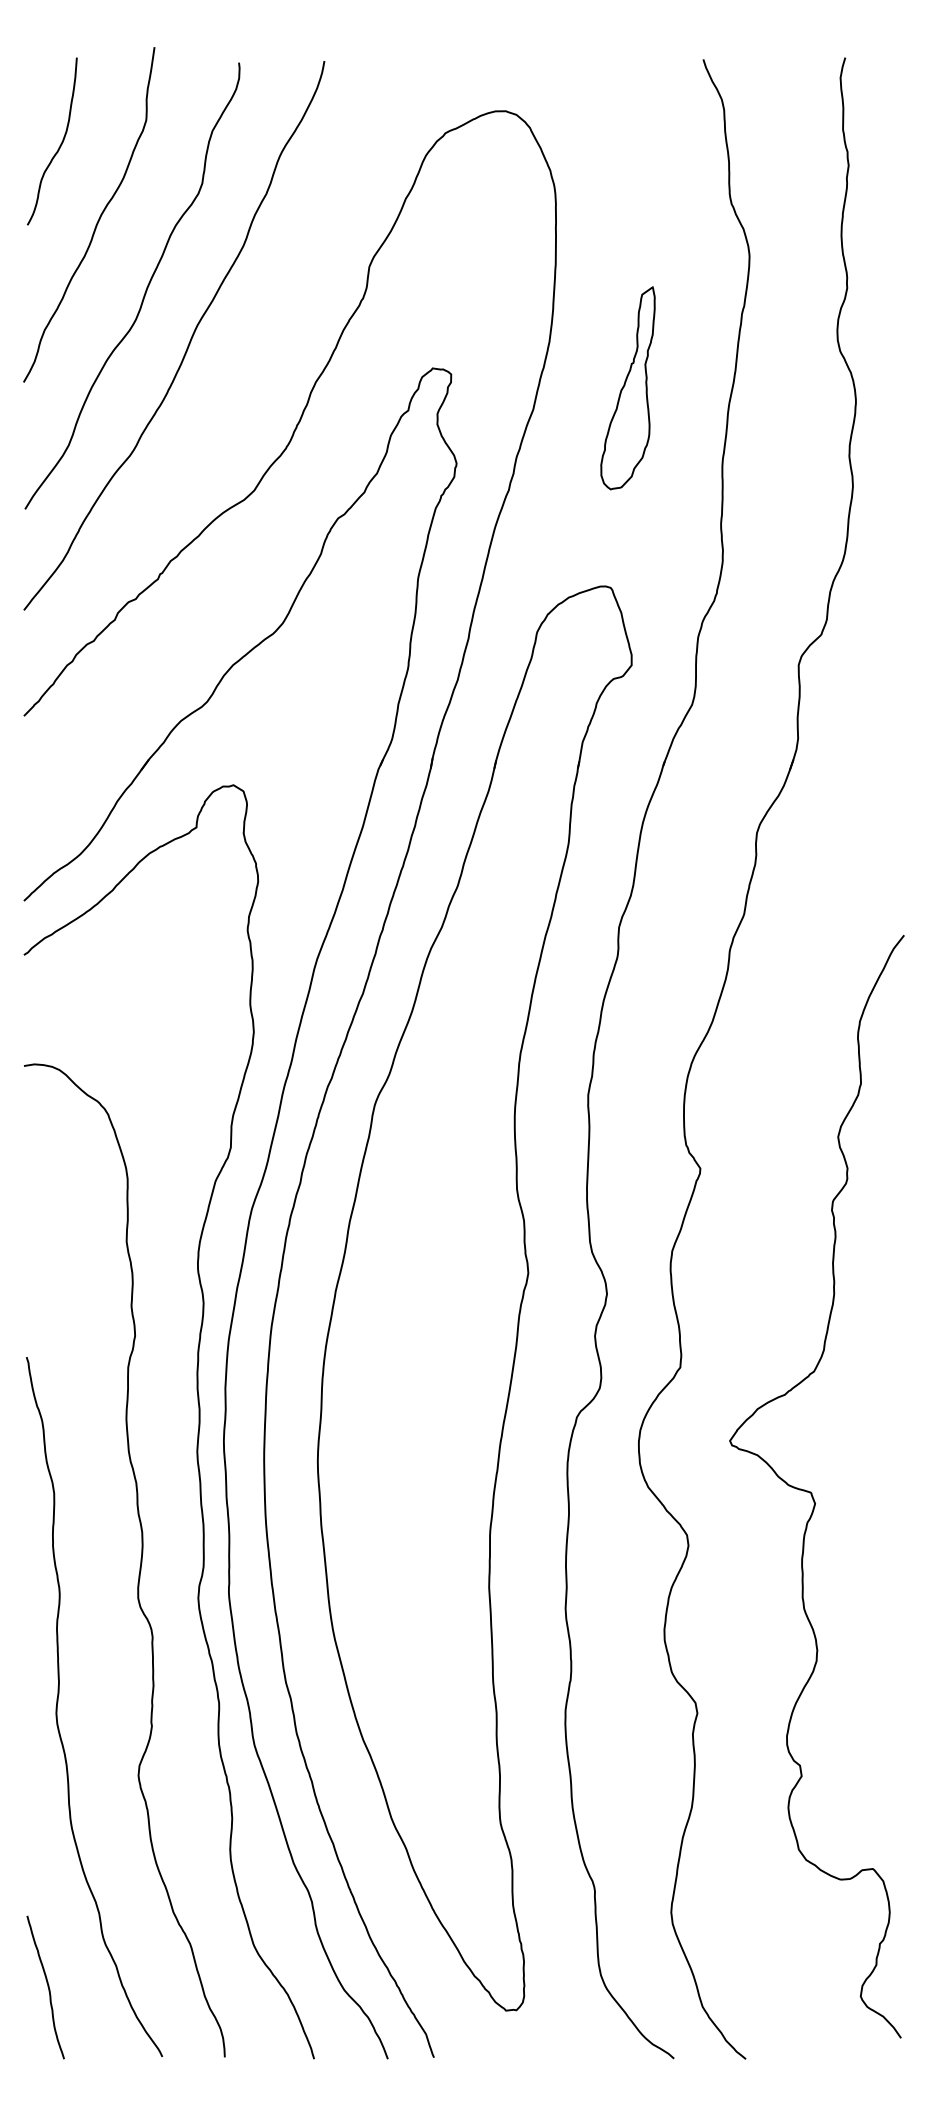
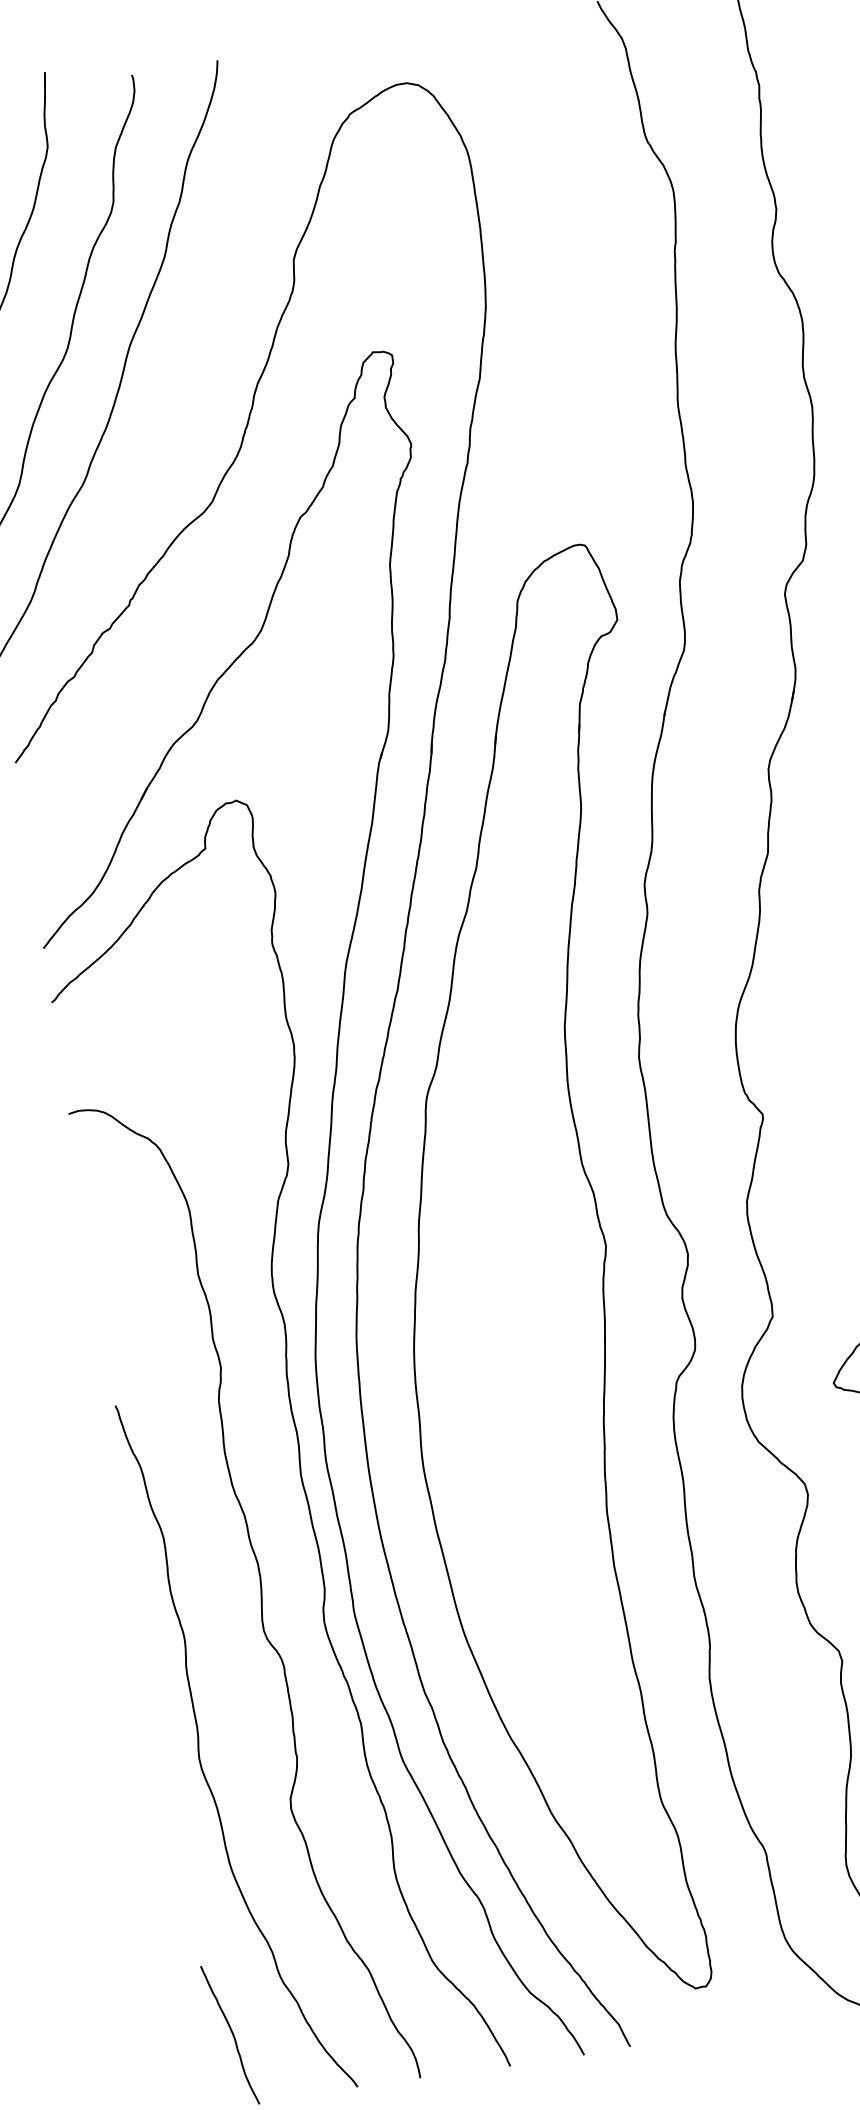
part: (627, 388) -> (571, 342), removed

